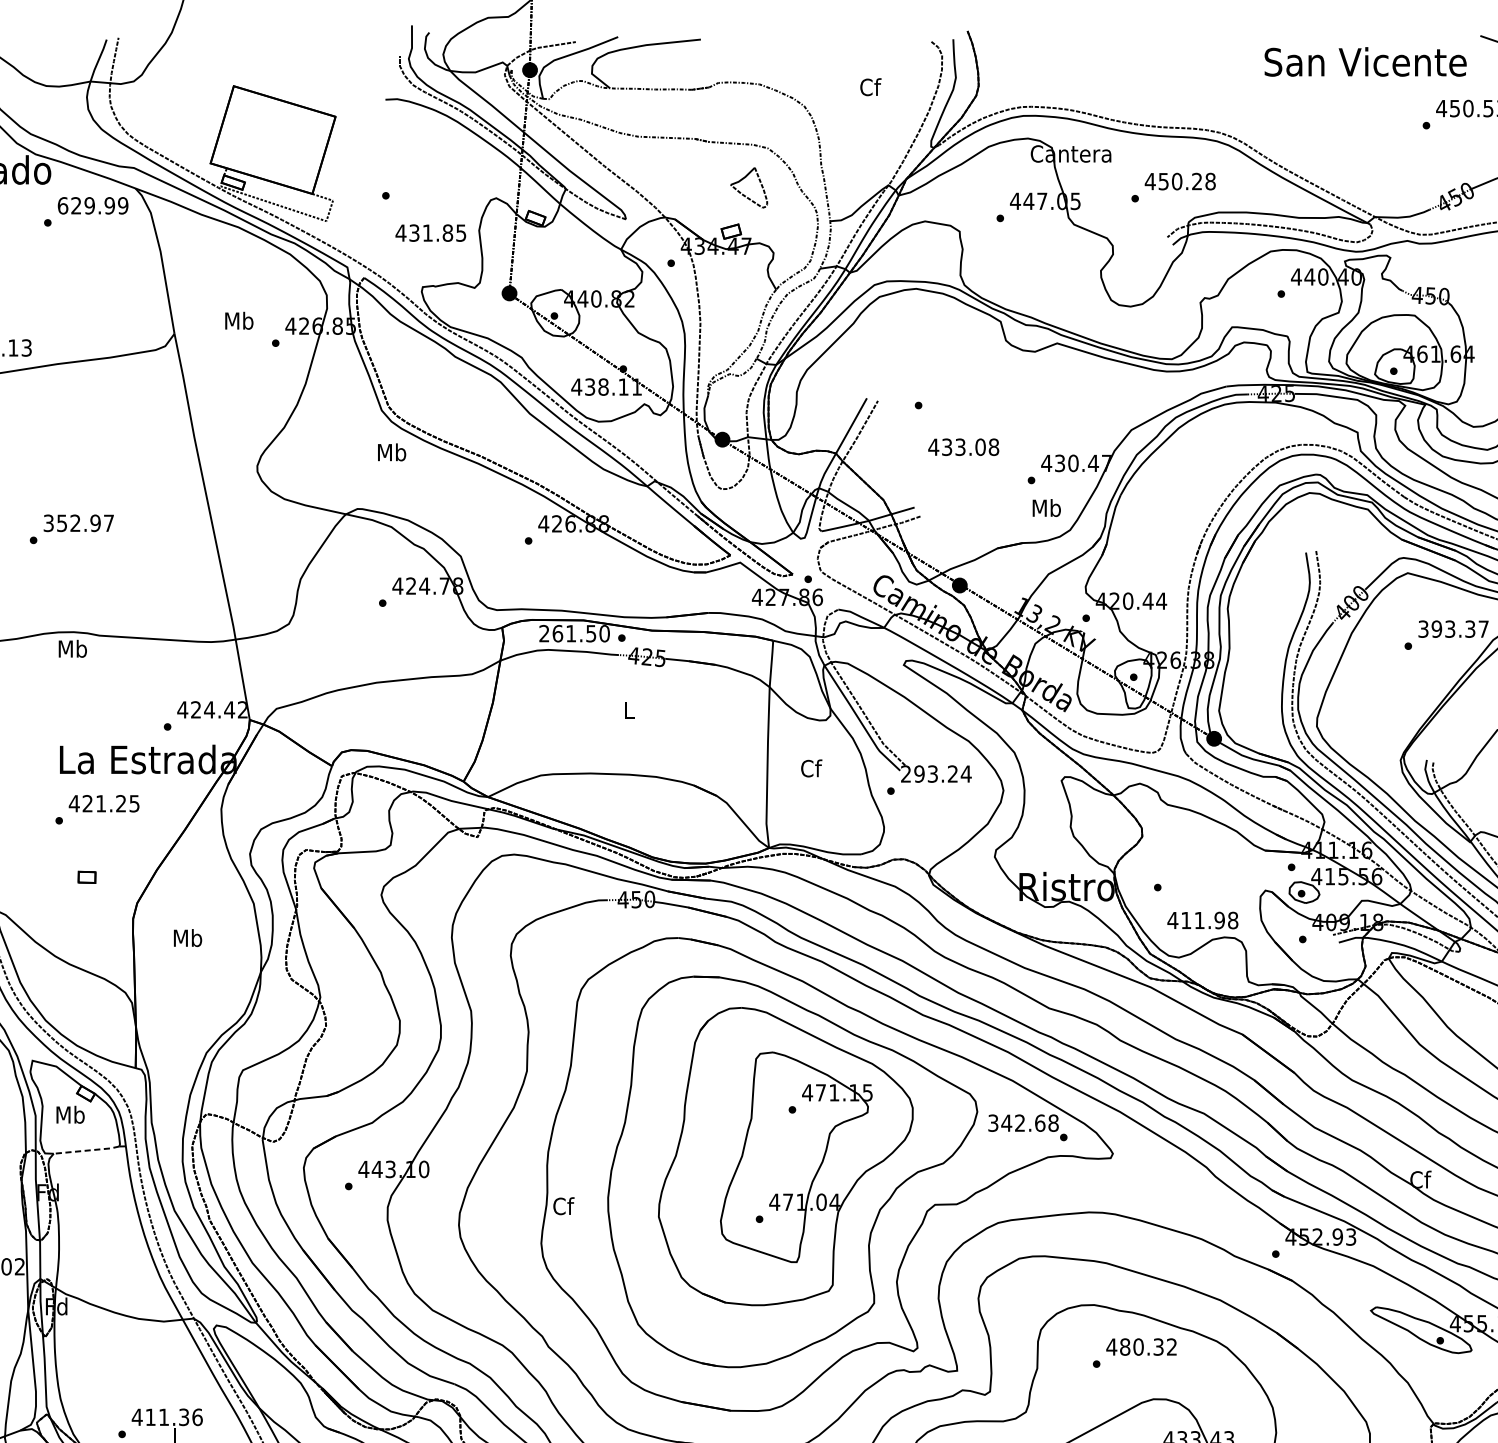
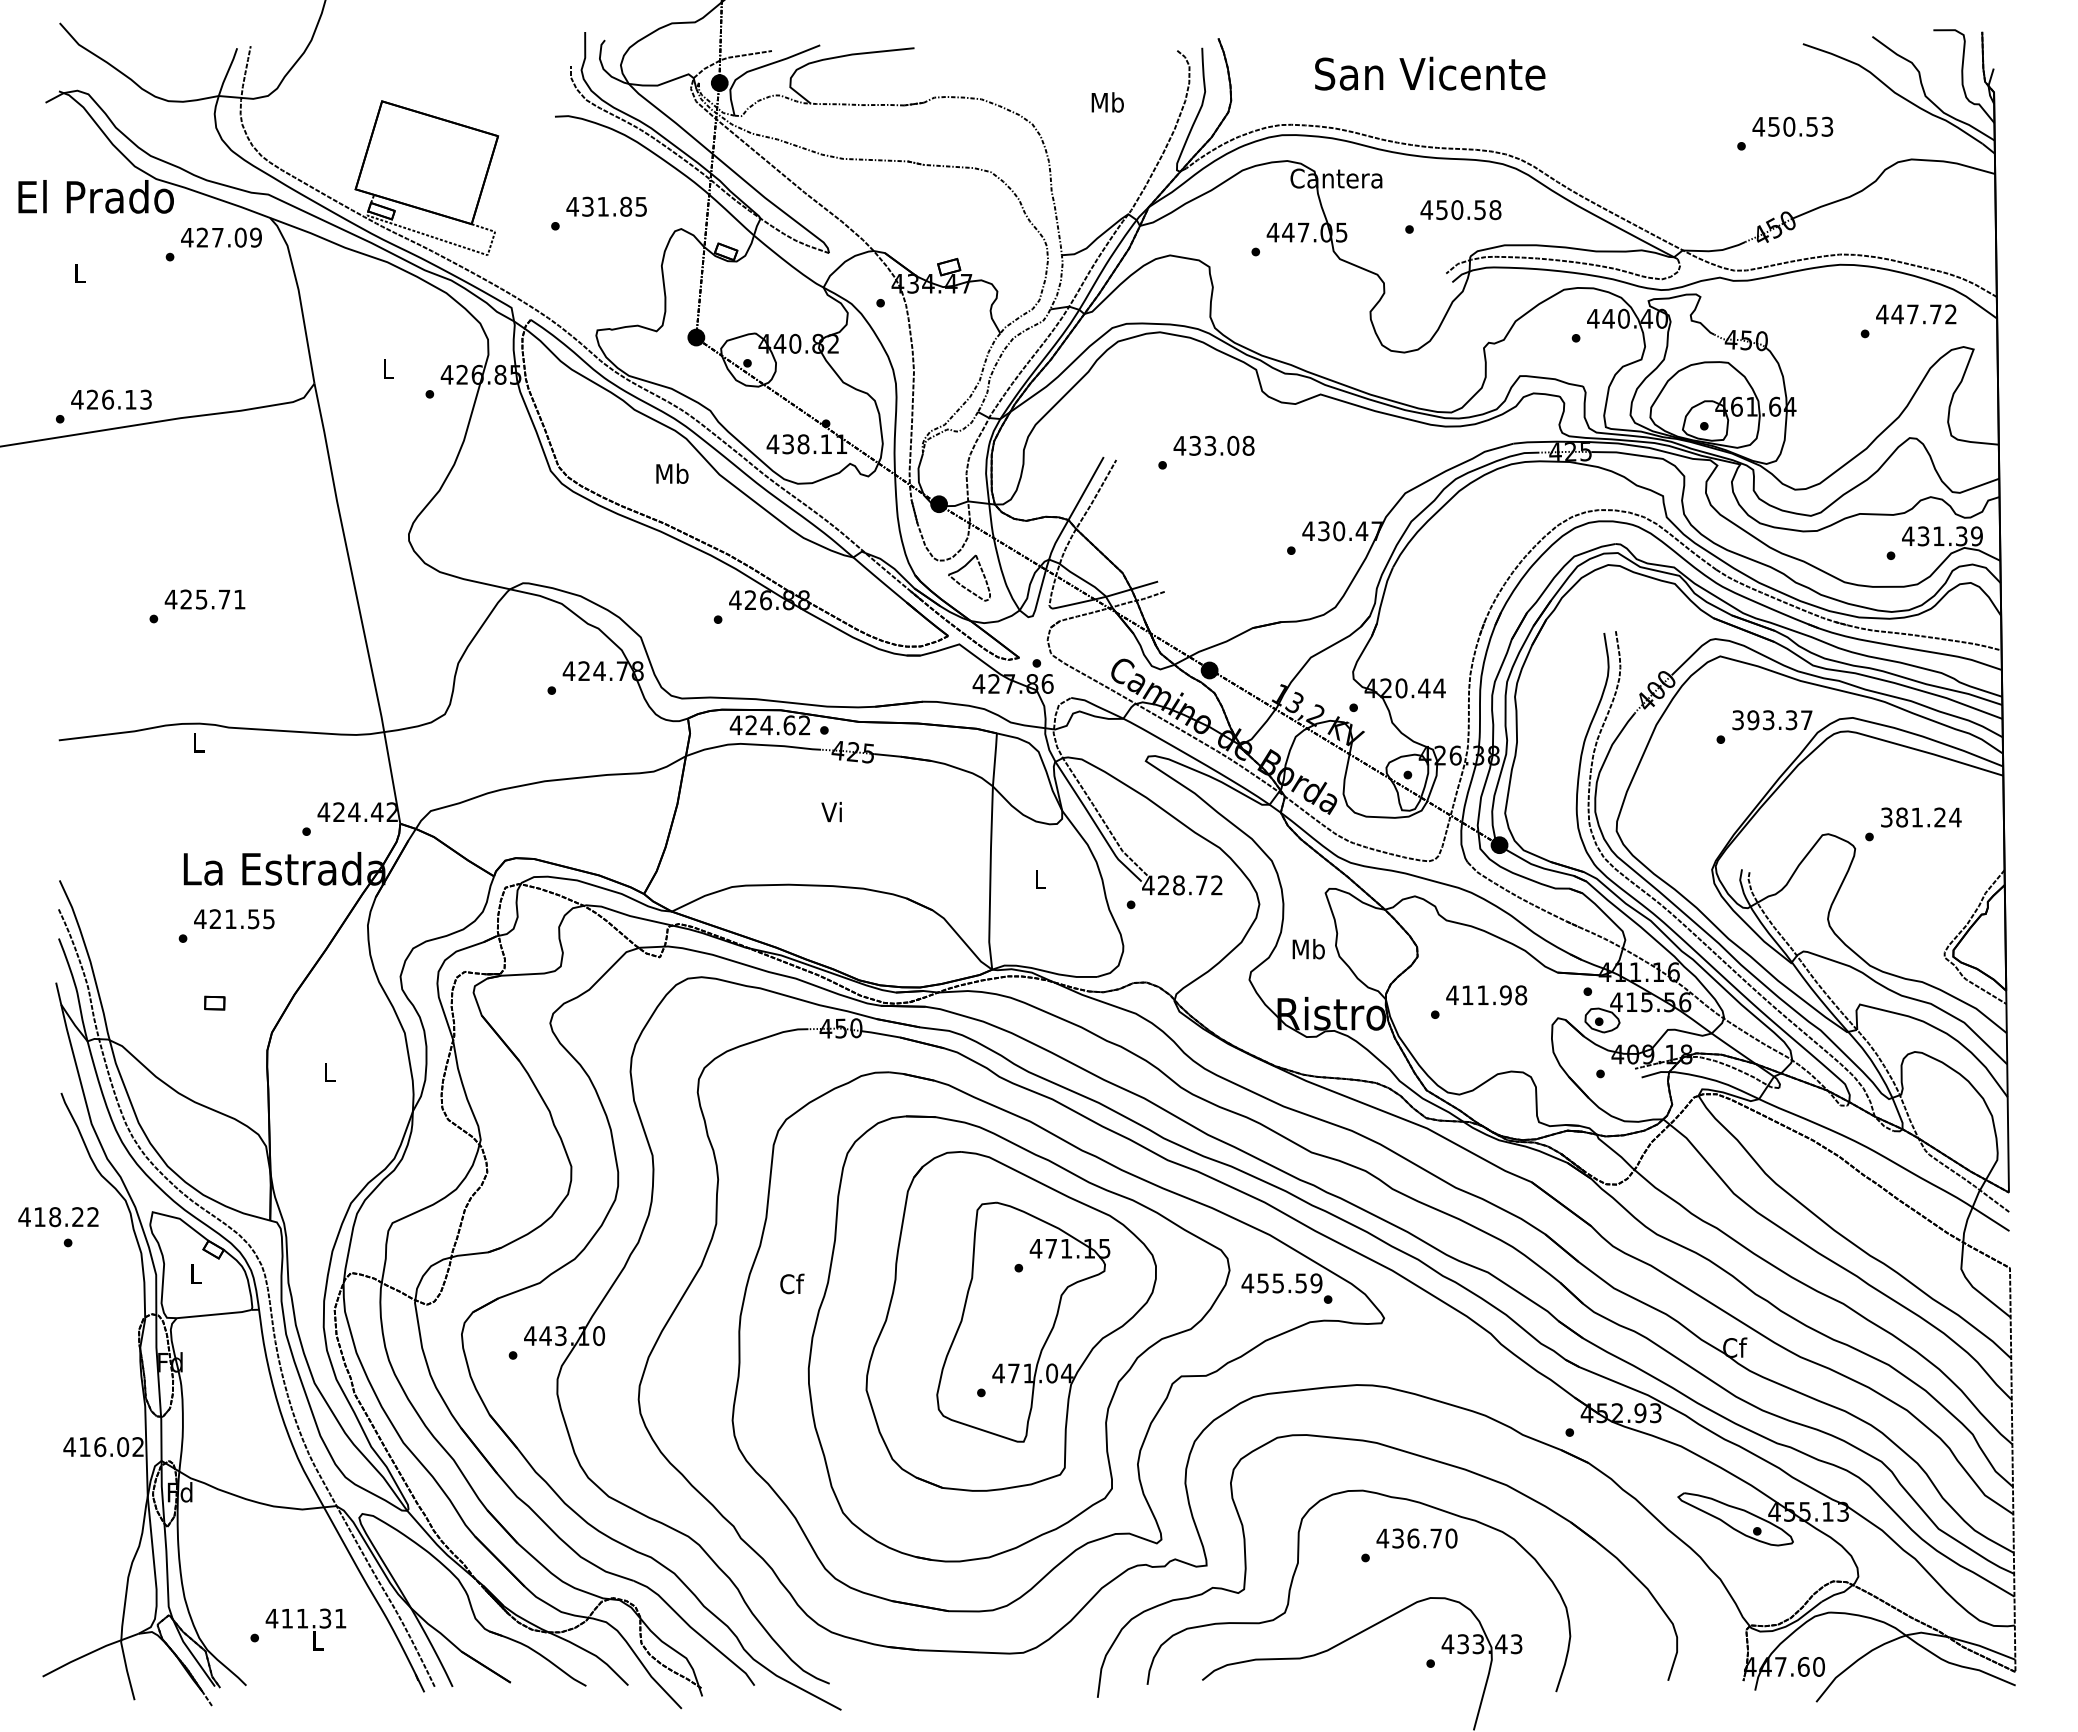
text: (1365, 61) -> (1430, 73), moved
text: (870, 87) -> (1107, 102), Cf -> Mb
text: (1196, 181) -> (1479, 210), 450.28 -> 450.58
part: (743, 194) -> (963, 585), moved
text: (85, 205) -> (213, 237), 629.99 -> 427.09
text: (430, 232) -> (606, 206), moved
text: (239, 320) -> (388, 368), Mb -> L
text: (963, 446) -> (1213, 445), moved
text: (392, 452) -> (672, 473), moved
text: (1046, 508) -> (1308, 949), moved
text: (78, 523) -> (204, 599), 352.97 -> 425.71
text: (573, 633) -> (769, 725), 261.50 -> 424.62
text: (72, 648) -> (198, 742), Mb -> L
text: (628, 709) -> (831, 811), L -> Vi
text: (811, 768) -> (1040, 878), Cf -> L
text: (936, 774) -> (1182, 885), 293.24 -> 428.72
text: (121, 803) -> (253, 919), 421.25 -> 421.55
text: (1202, 920) -> (1486, 995), moved
text: (187, 938) -> (329, 1072), Mb -> L
text: (71, 1114) -> (196, 1273), Mb -> L
text: (1022, 1123) -> (1281, 1283), 342.68 -> 455.59
line: (86, 1150) -> (214, 1314), dashed -> solid
text: (564, 1205) -> (792, 1283), moved
text: (1148, 1347) -> (1424, 1538), 480.32 -> 436.70
text: (197, 1417) -> (340, 1618), 411.36 -> 411.31

